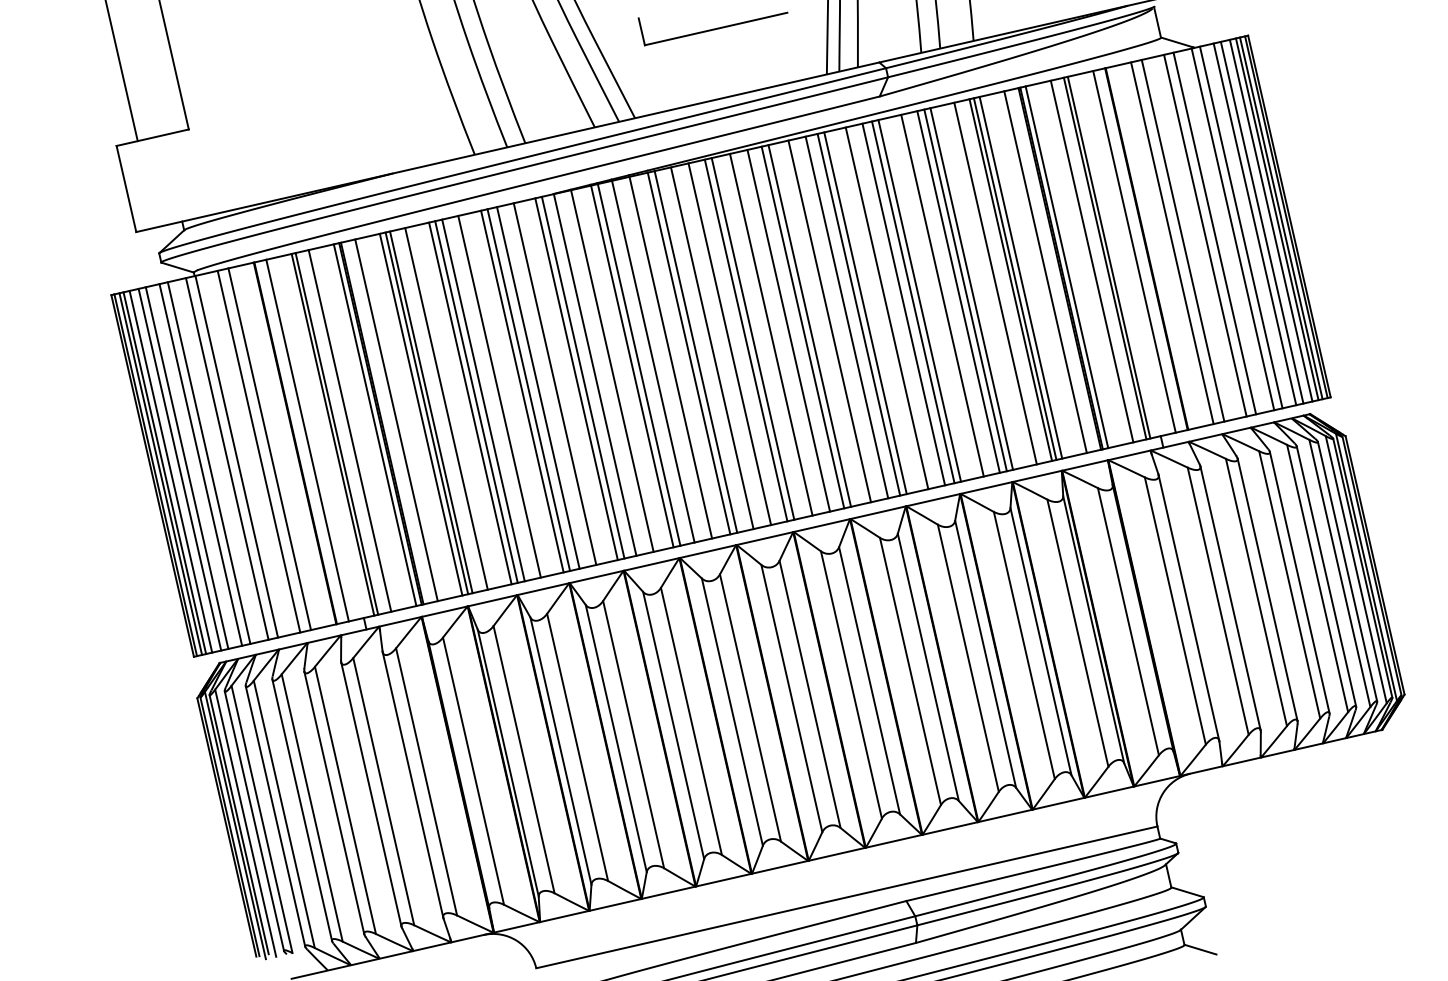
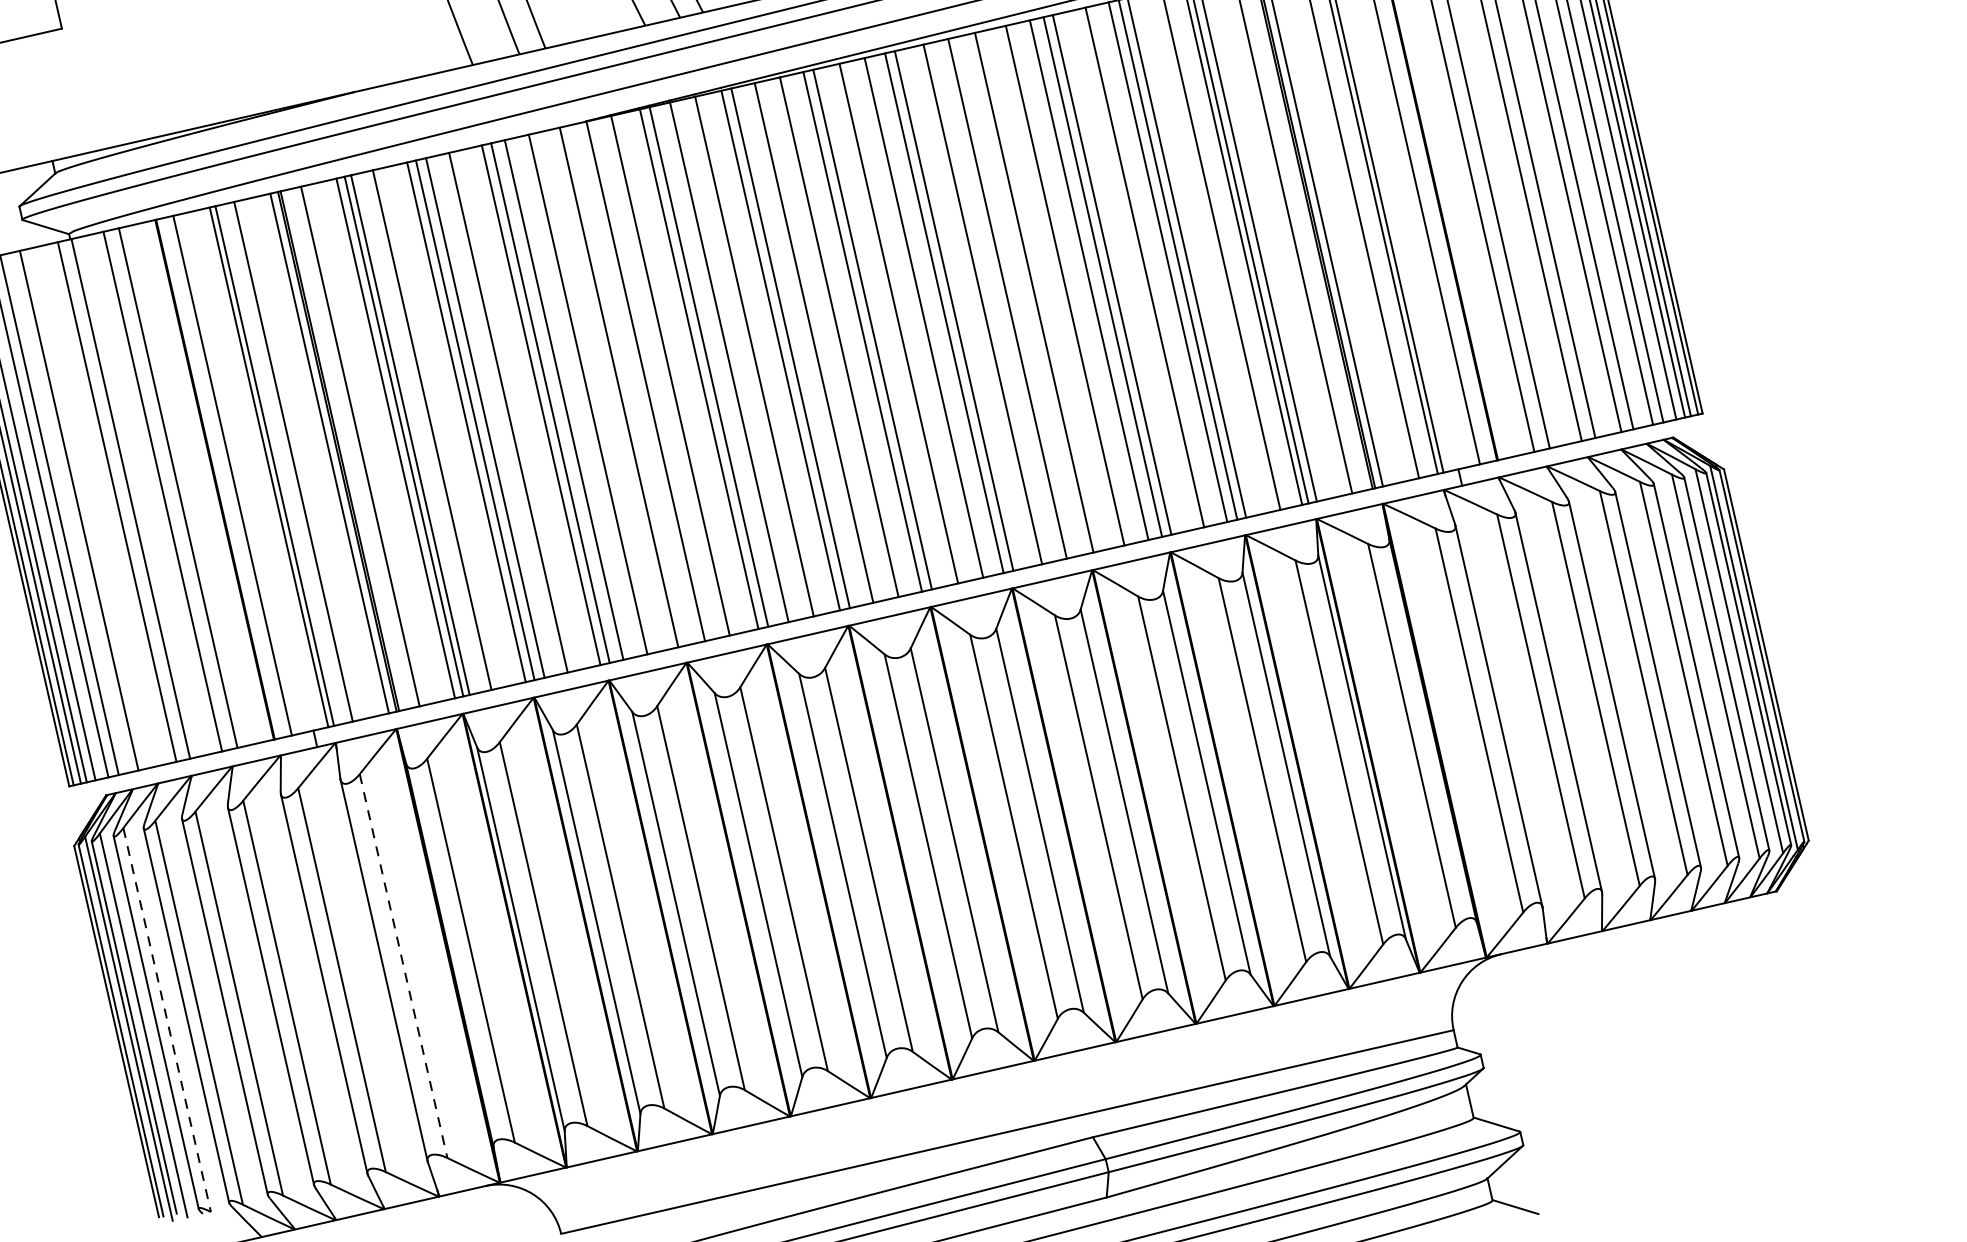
line: (858, 314) -> (1024, 294), removed
line: (582, 377) -> (627, 385), removed
line: (208, 462) -> (90, 507), removed
line: (426, 782) -> (403, 966), solid -> dashed
line: (262, 819) -> (167, 1020), solid -> dashed

